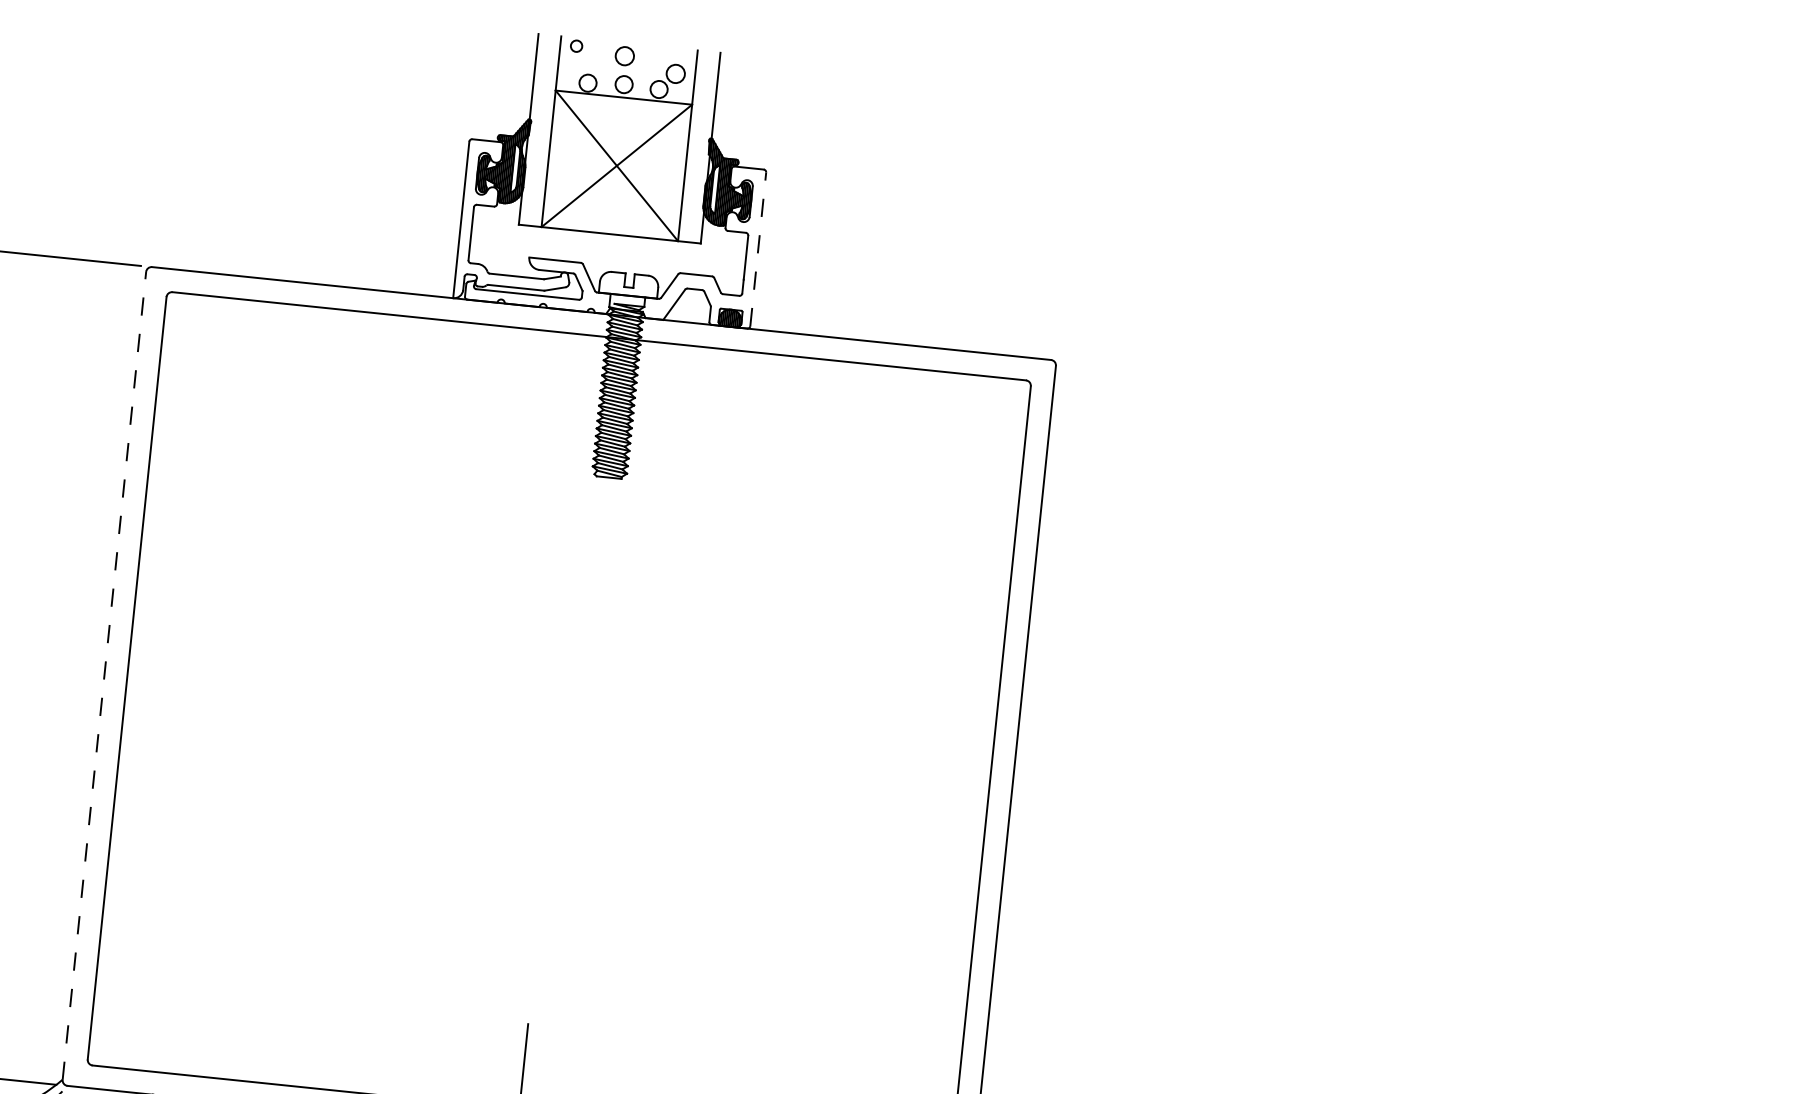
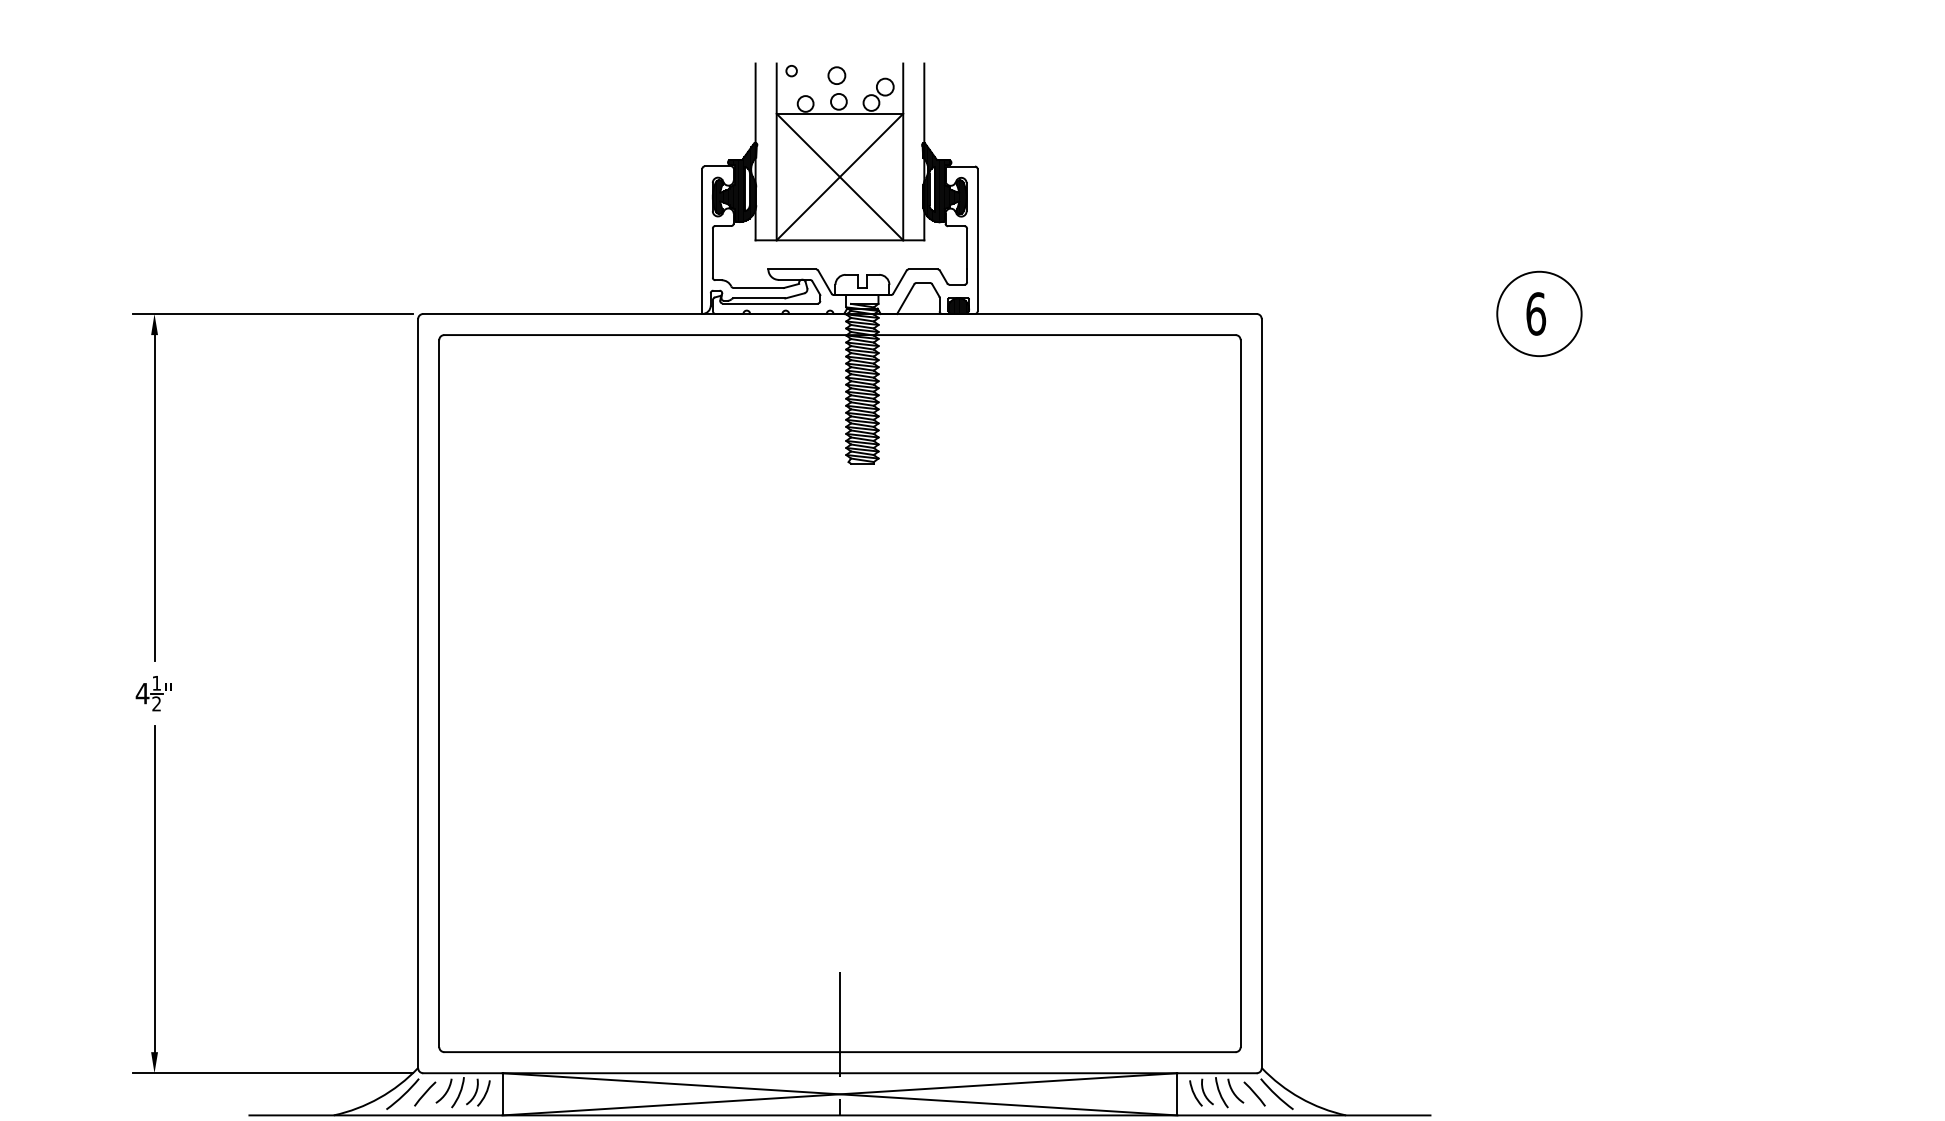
line: (758, 248) -> (977, 239), dashed -> solid
part: (1356, 390) -> (1539, 313), added
line: (104, 675) -> (418, 693), dashed -> solid

